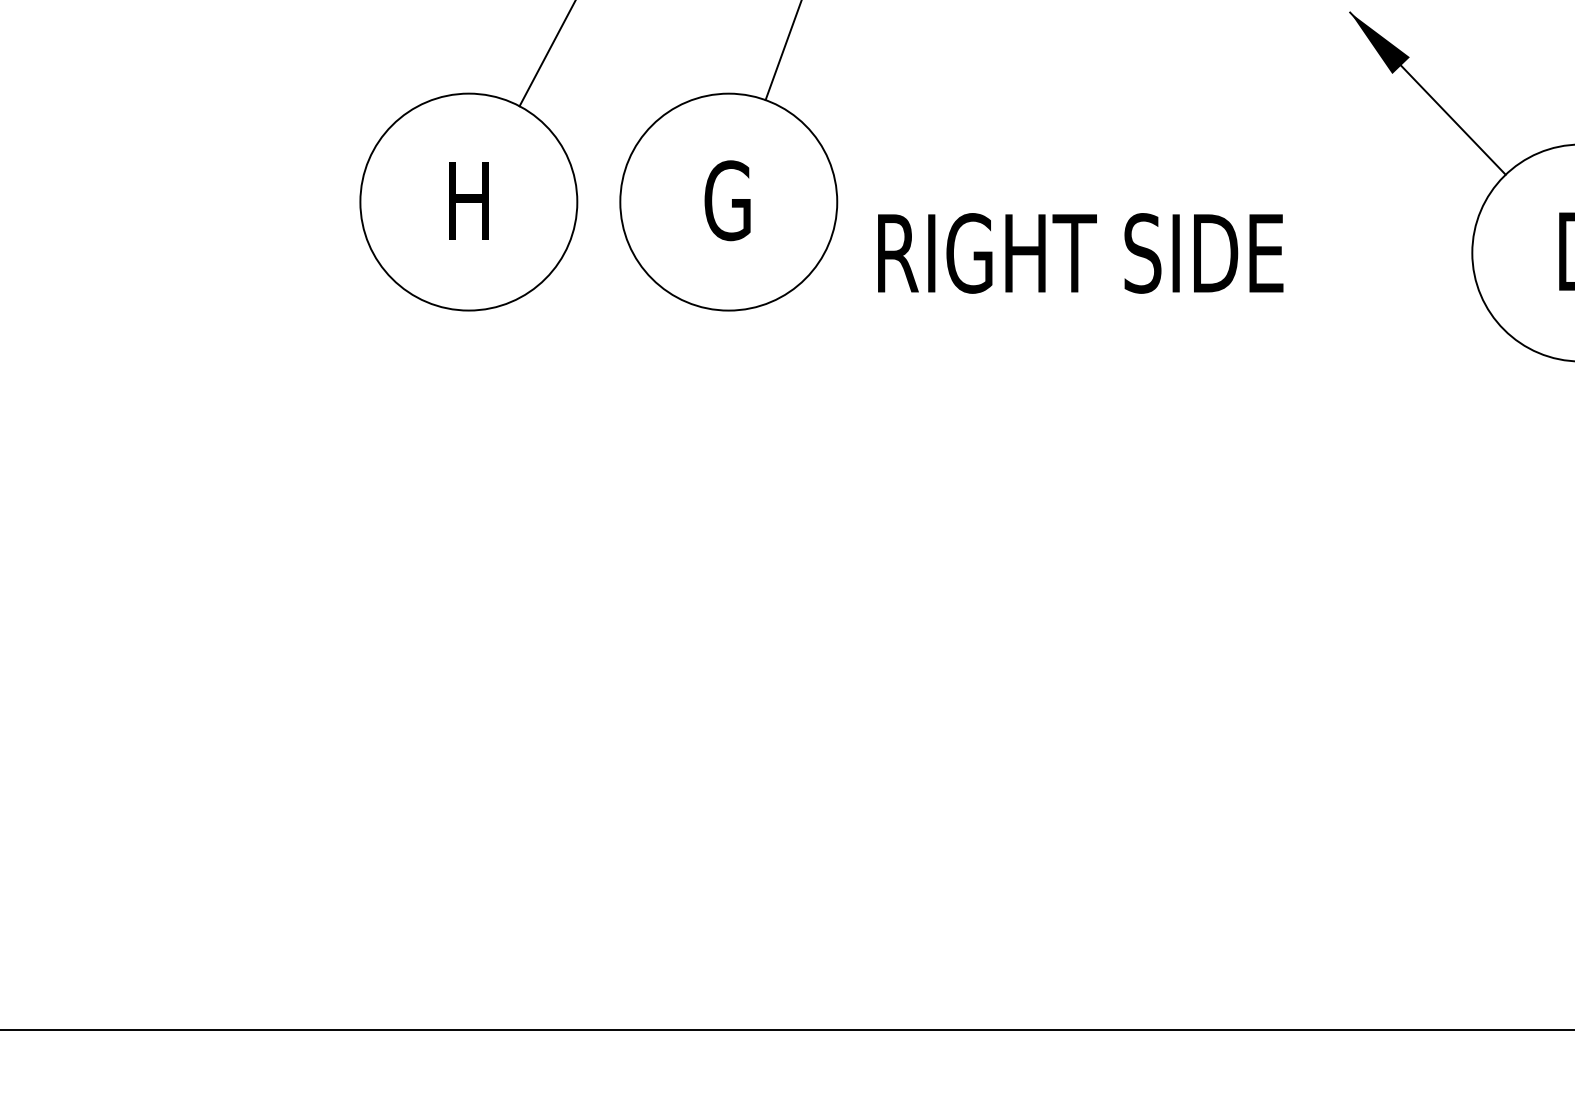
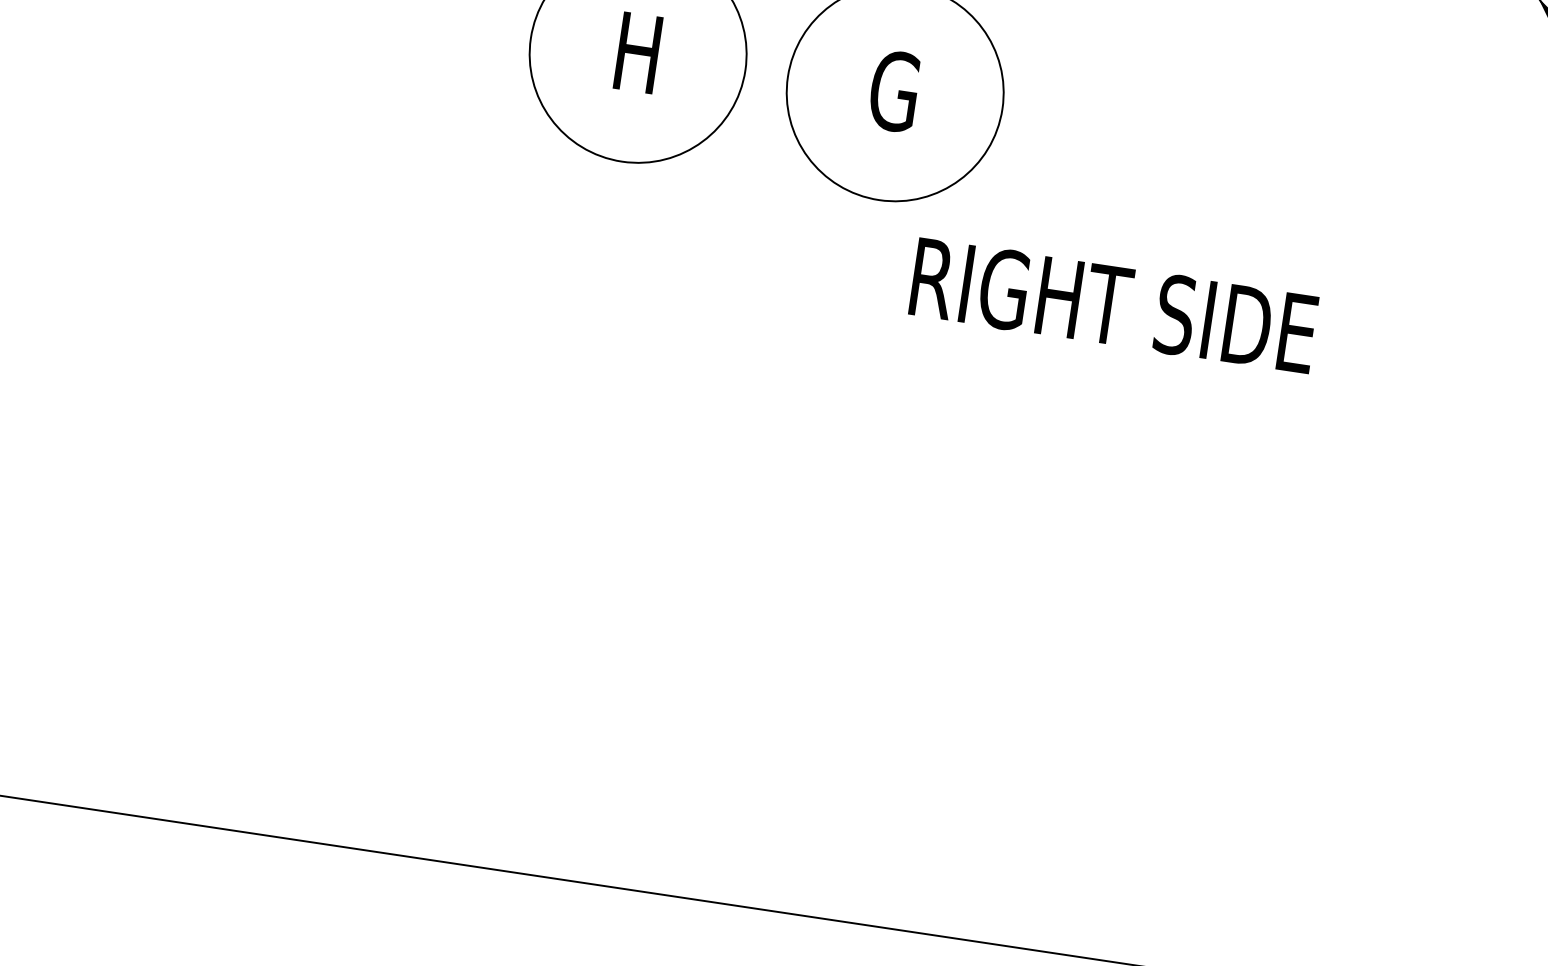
text: (1080, 253) -> (1113, 305), moved

